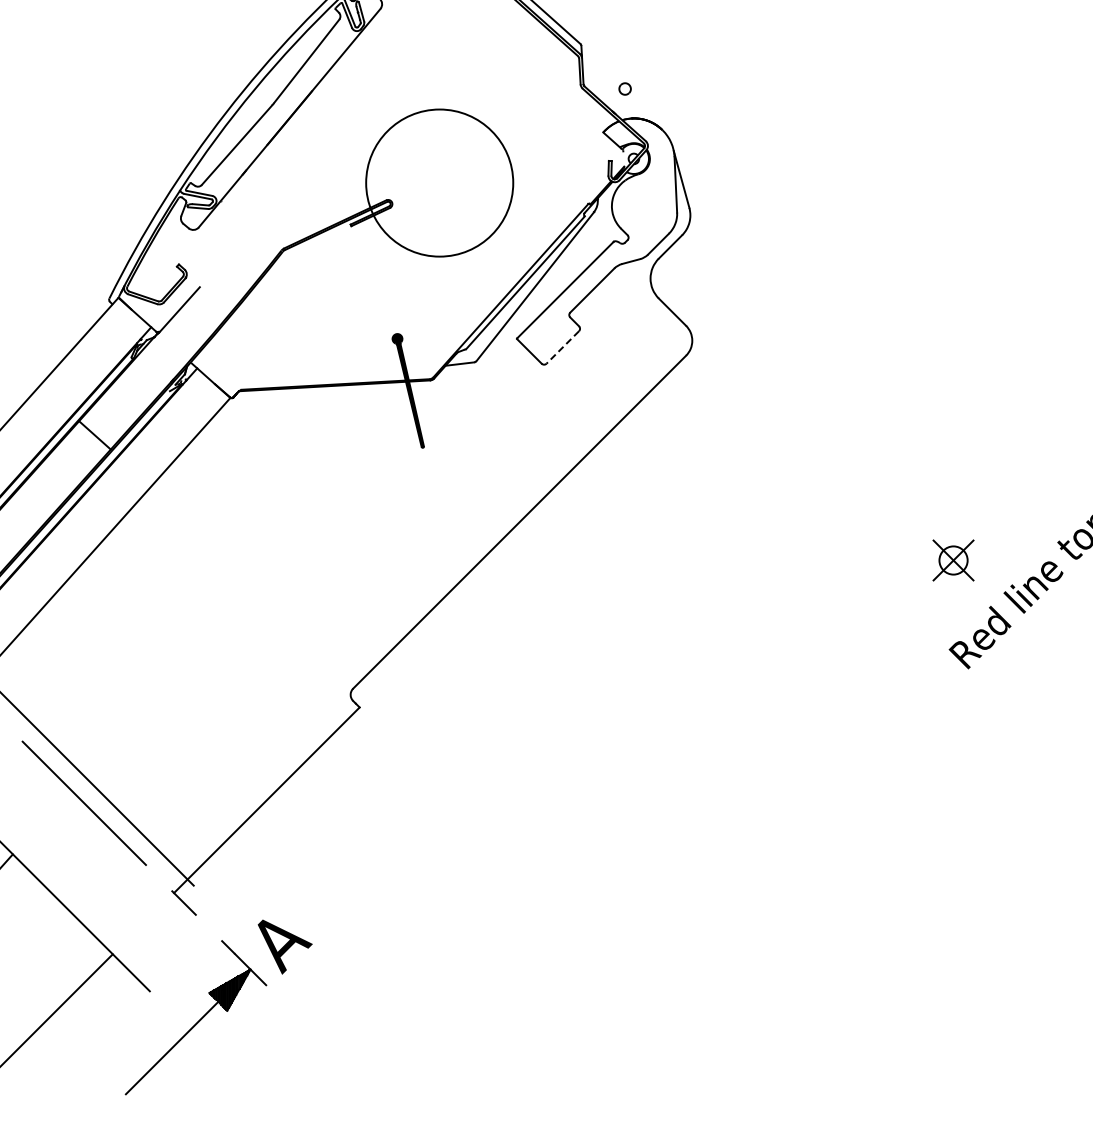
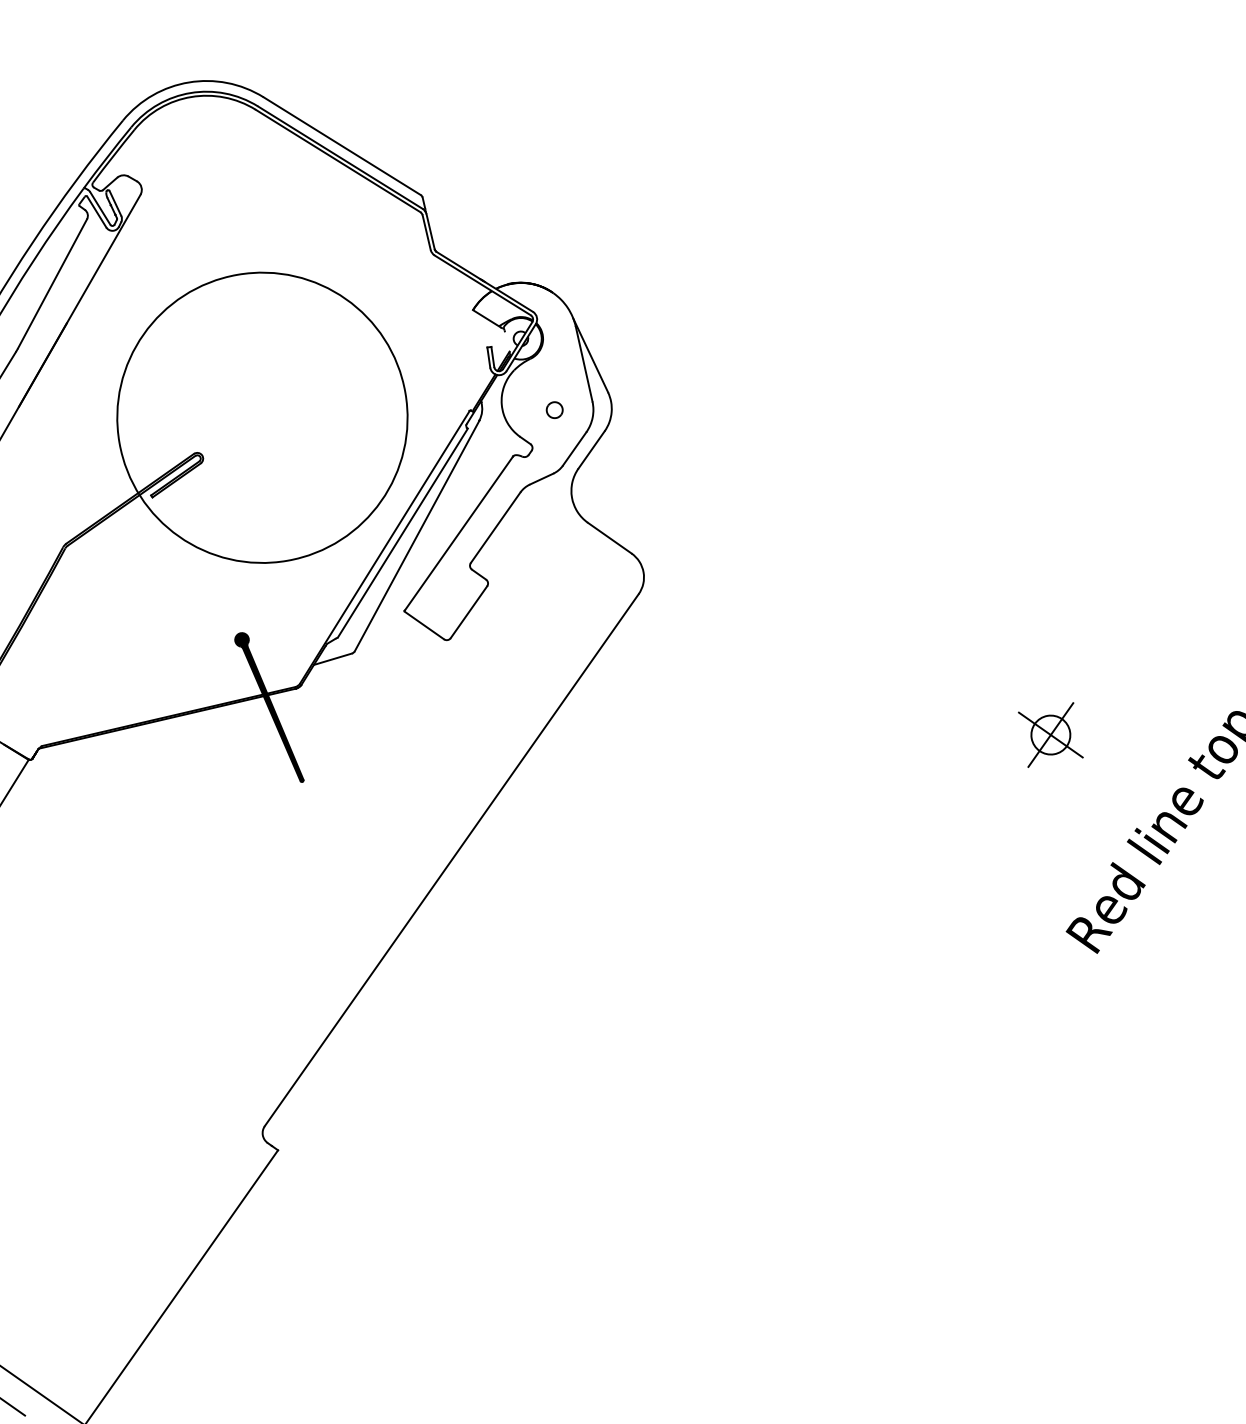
part: (624, 88) -> (553, 409), moved
circle: (439, 183) -> (262, 418), size x1.43
line: (562, 347) -> (468, 612), dashed -> solid
part: (953, 560) -> (1050, 735), moved

